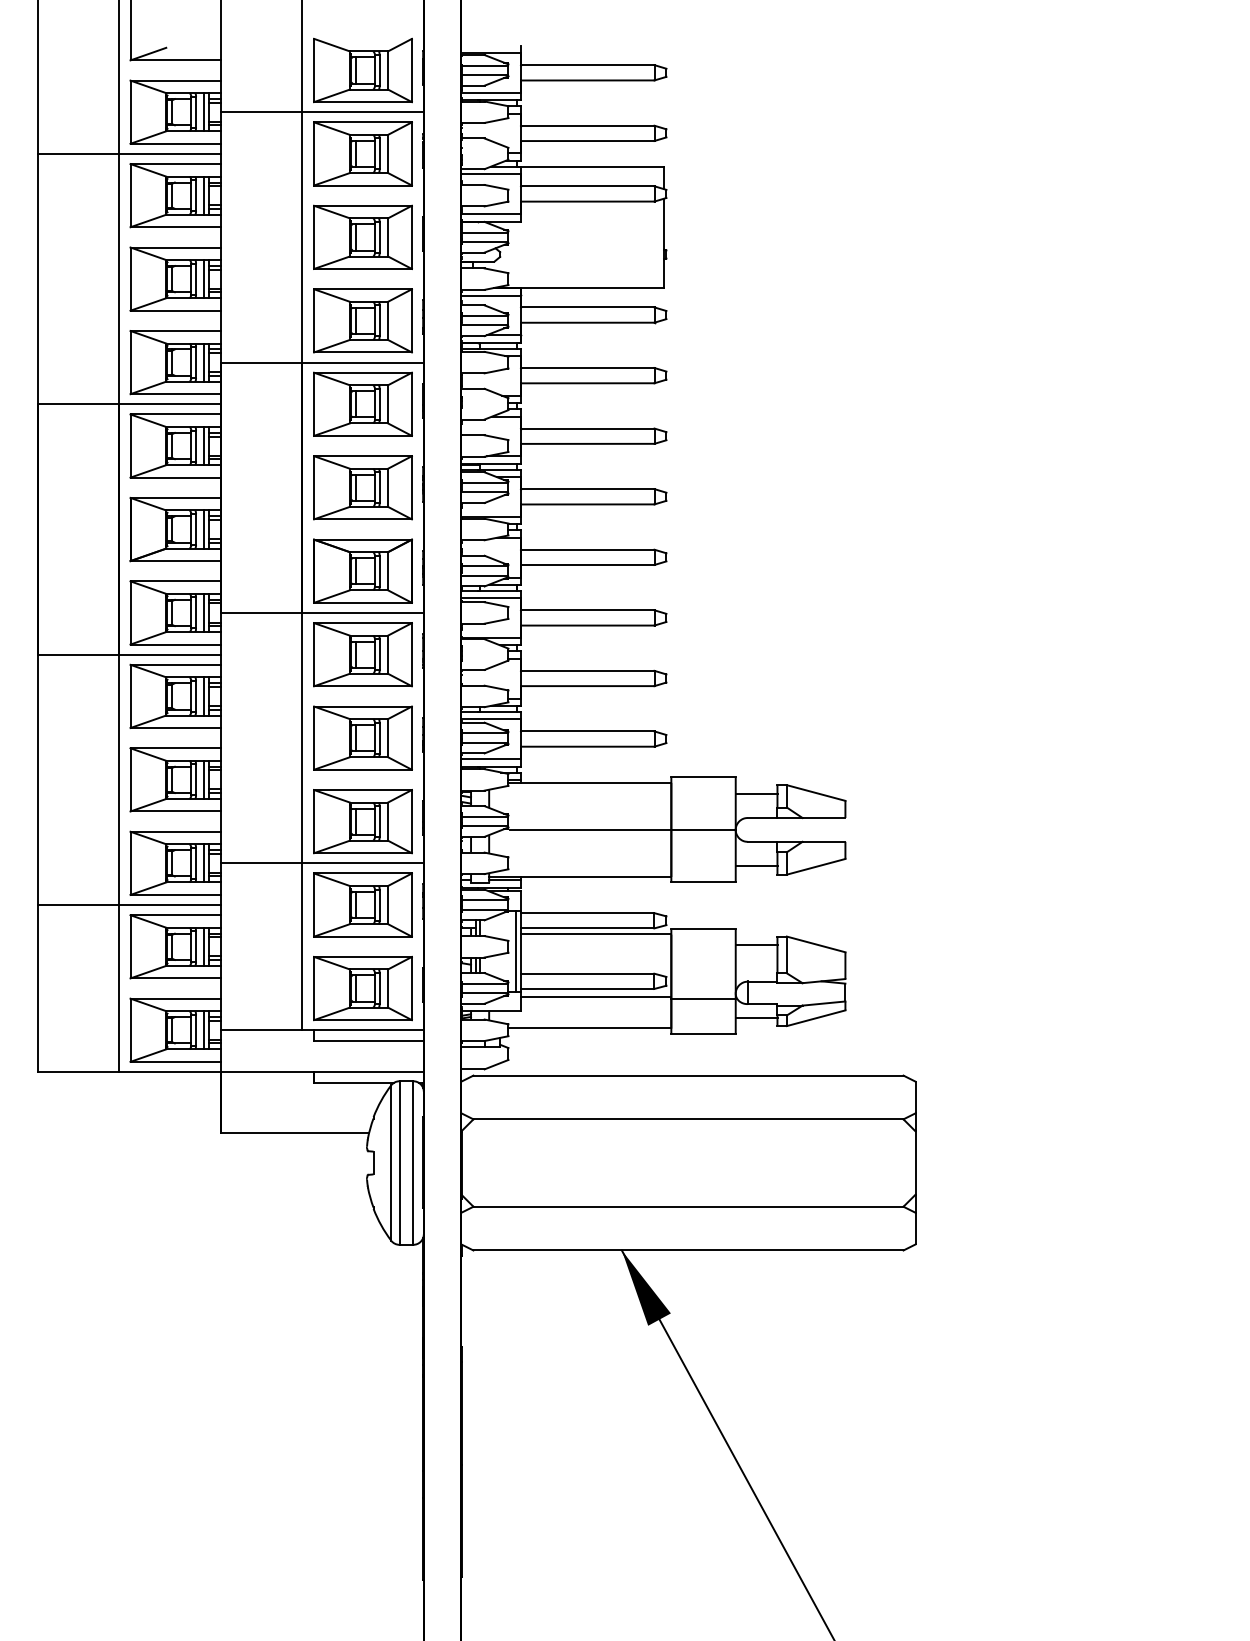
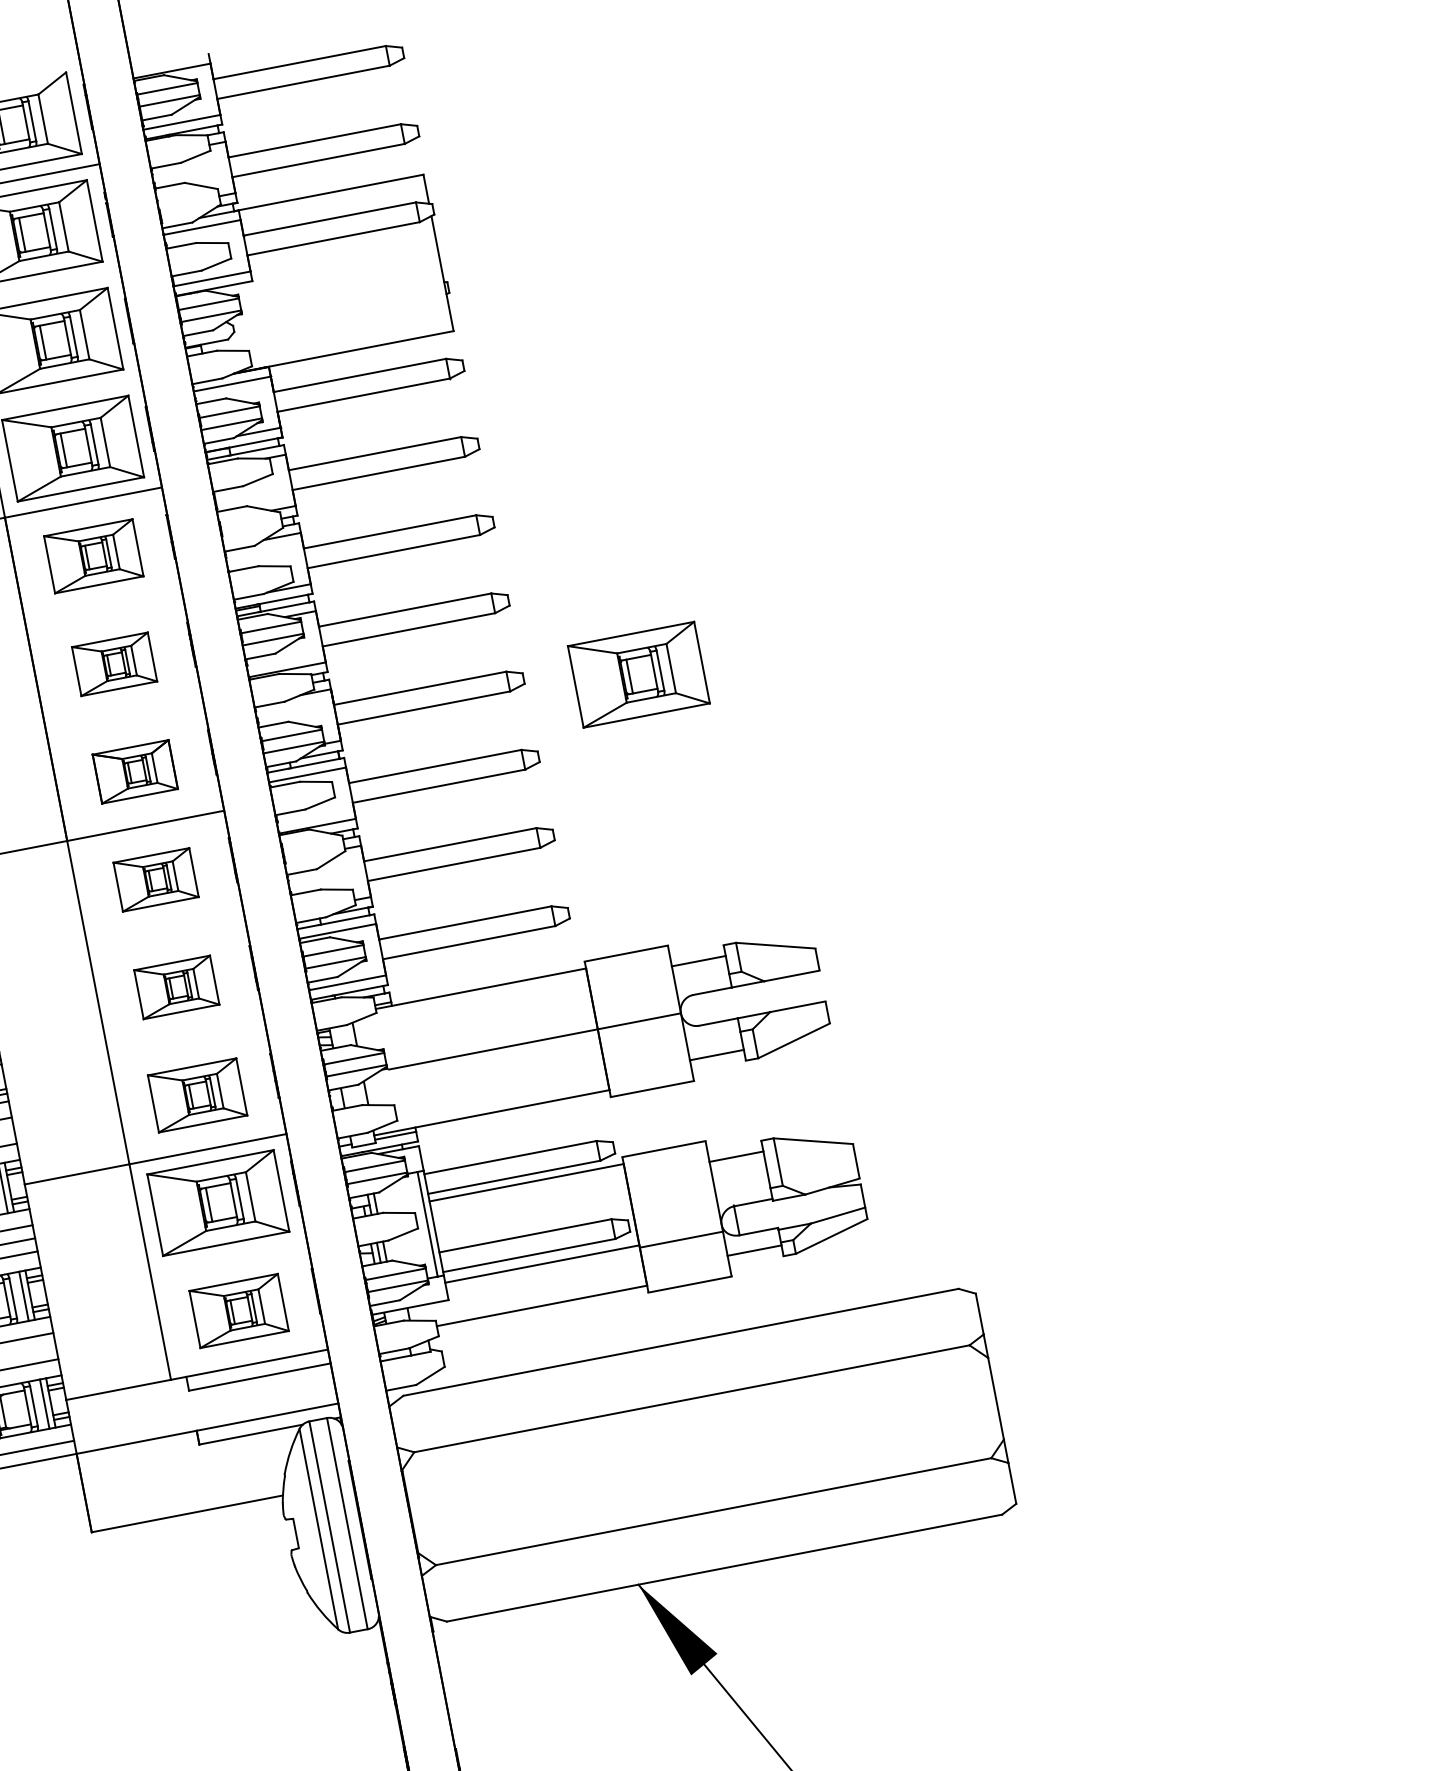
part: (362, 403) -> (92, 555), size x0.7
part: (362, 487) -> (113, 663), size x0.6
part: (362, 570) -> (134, 771), size x0.6
part: (752, 570) -> (638, 674), added
part: (362, 654) -> (155, 879), size x0.6
part: (362, 737) -> (176, 986), size x0.6
part: (362, 821) -> (196, 1095), size x0.7
part: (362, 988) -> (238, 1310), size x0.7

